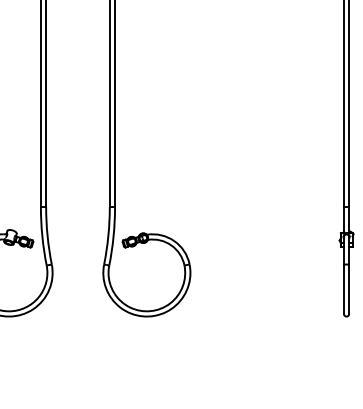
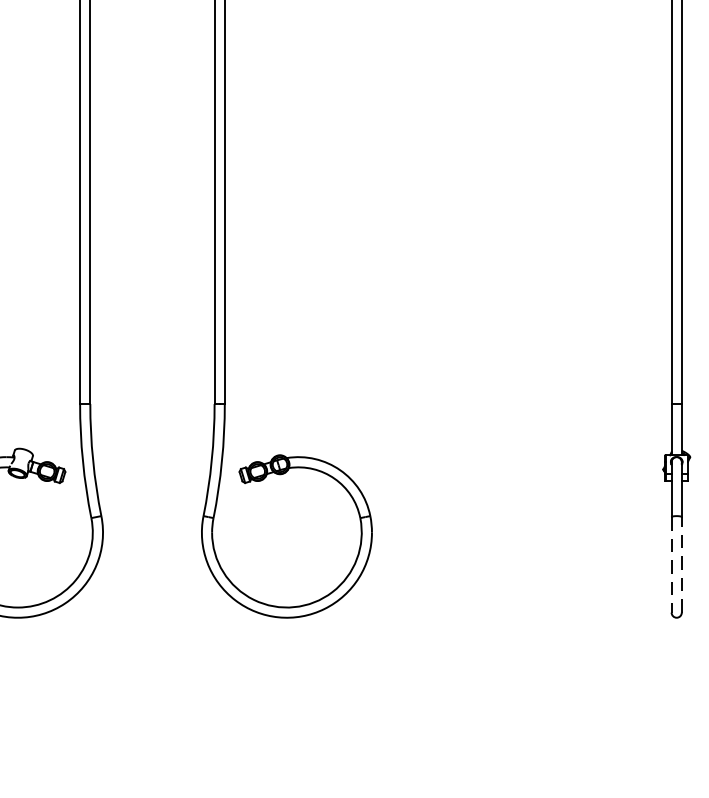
line: (349, 288) -> (682, 562), solid -> dashed
line: (343, 289) -> (670, 564), solid -> dashed

